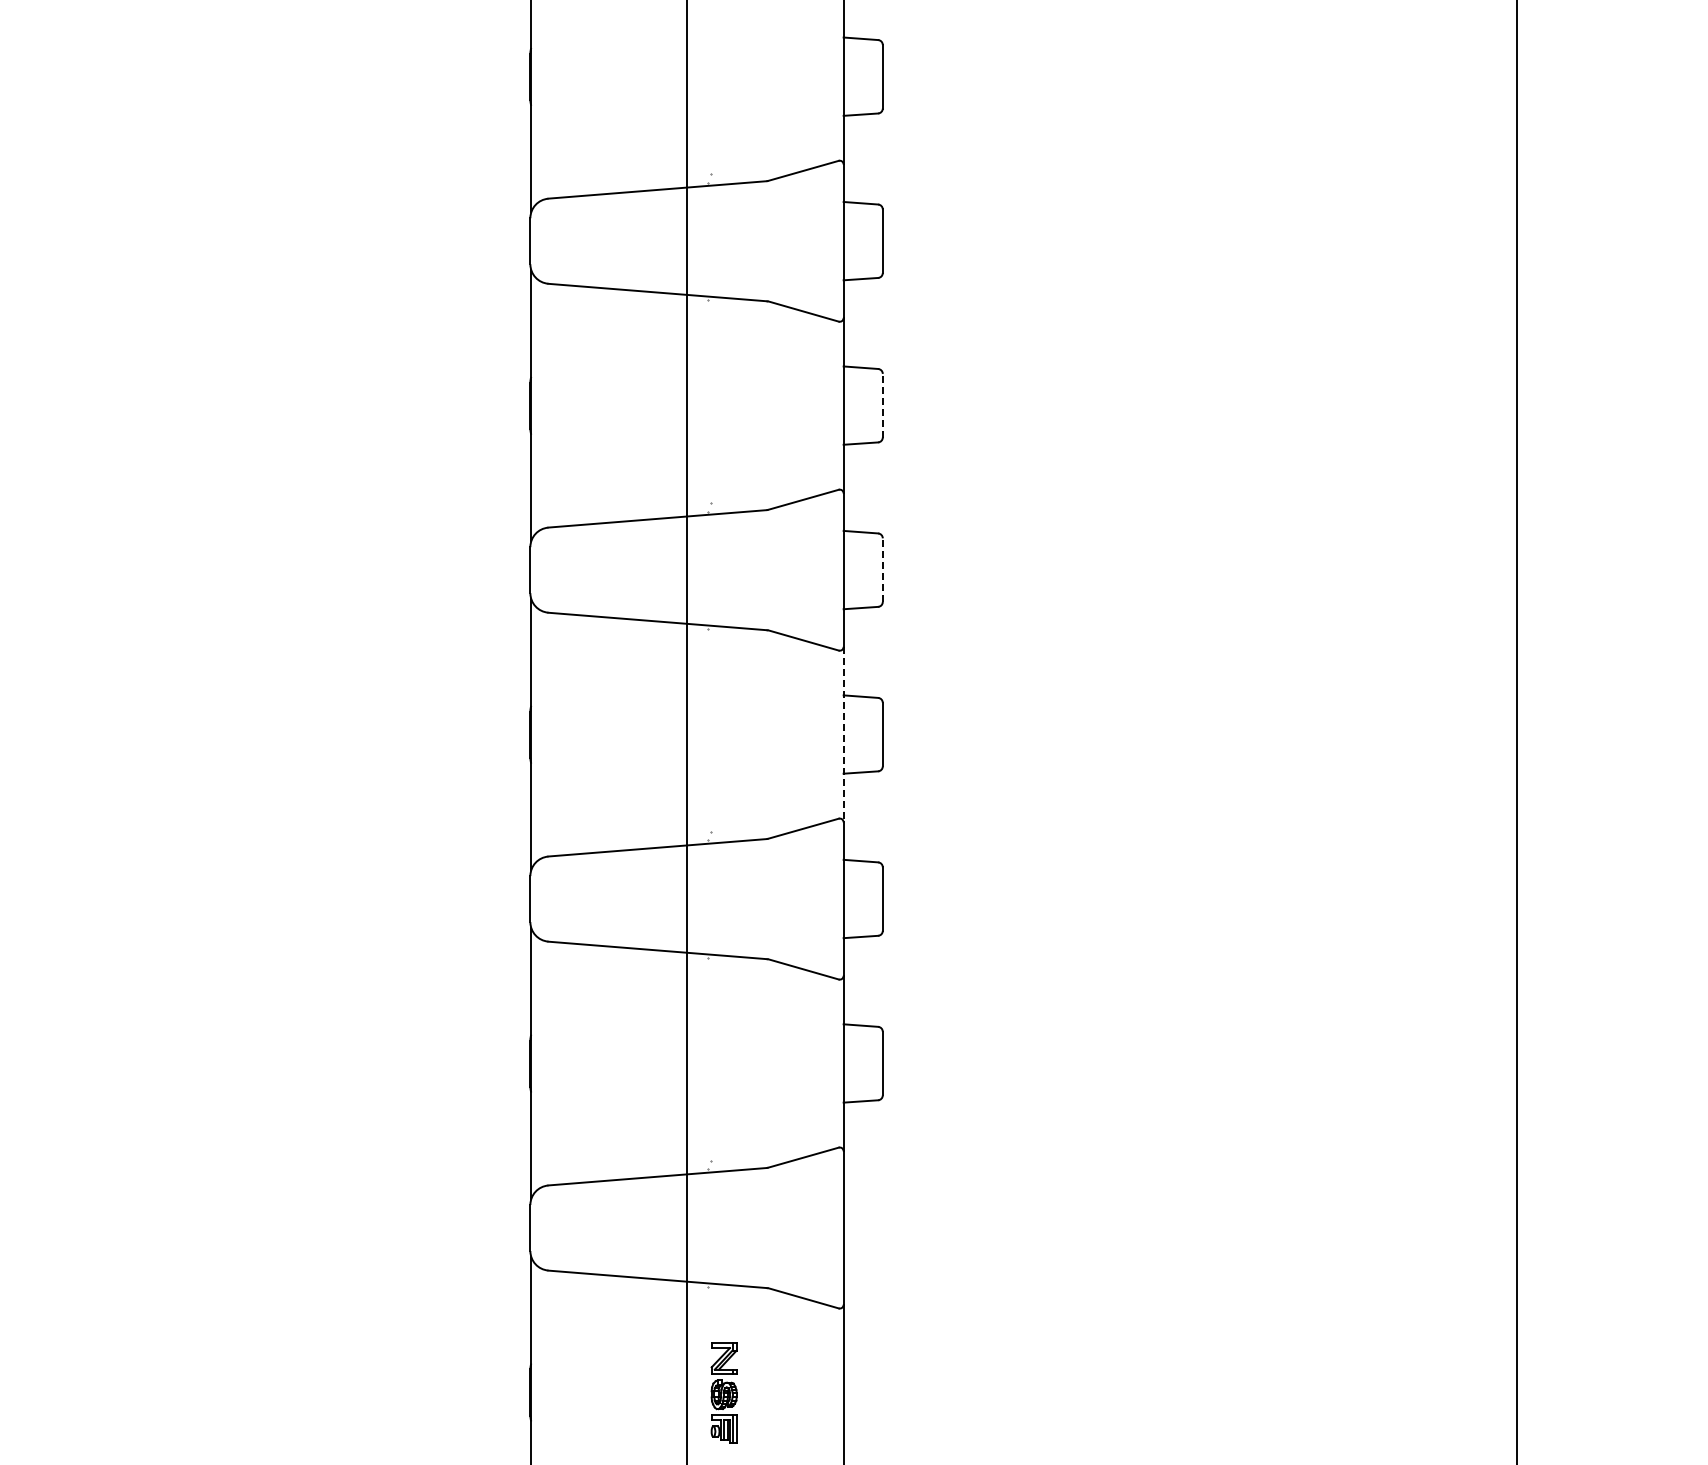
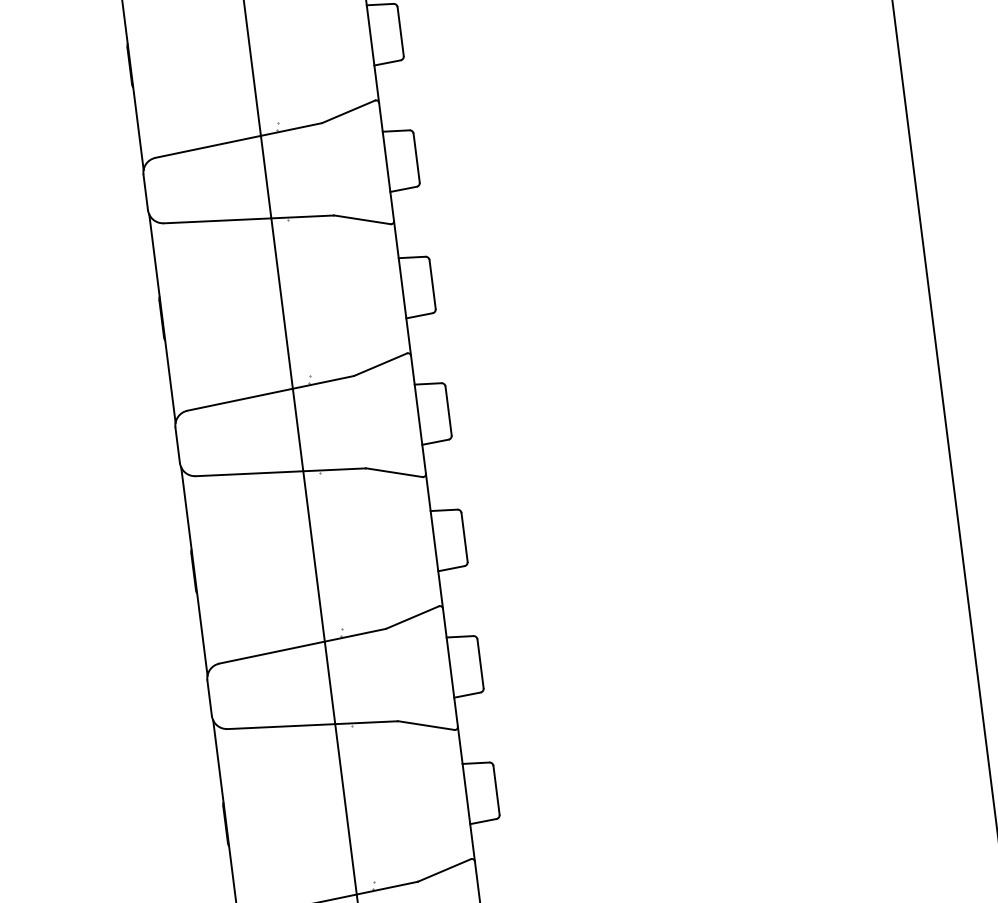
line: (882, 405) -> (432, 284), dashed -> solid
line: (882, 570) -> (448, 411), dashed -> solid
line: (843, 735) -> (434, 541), dashed -> solid

